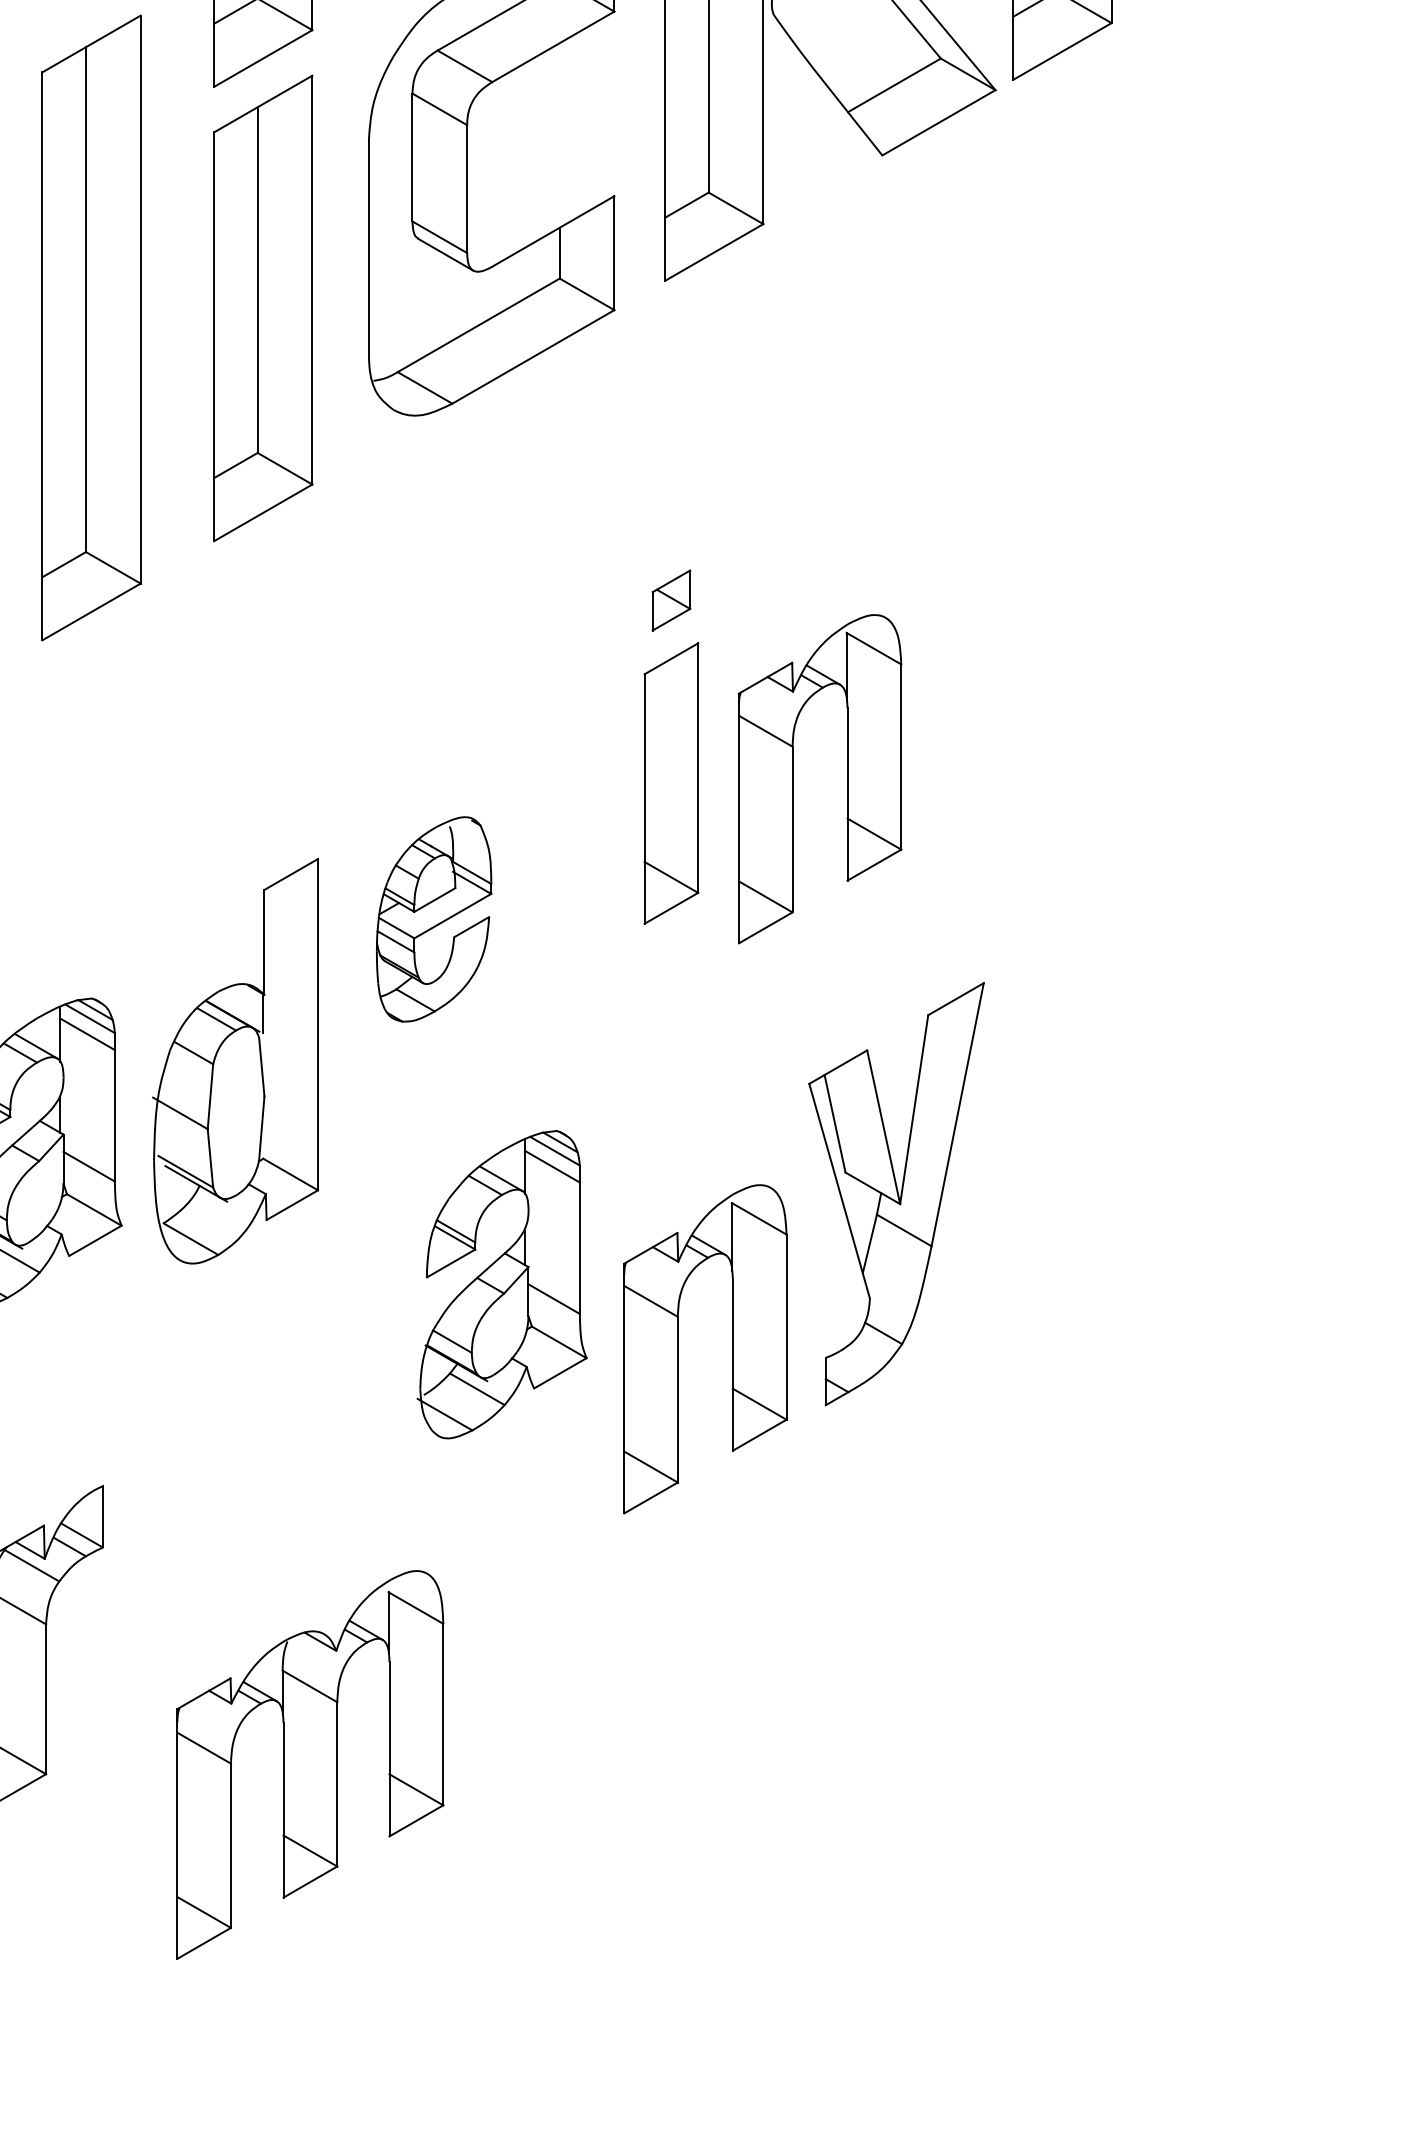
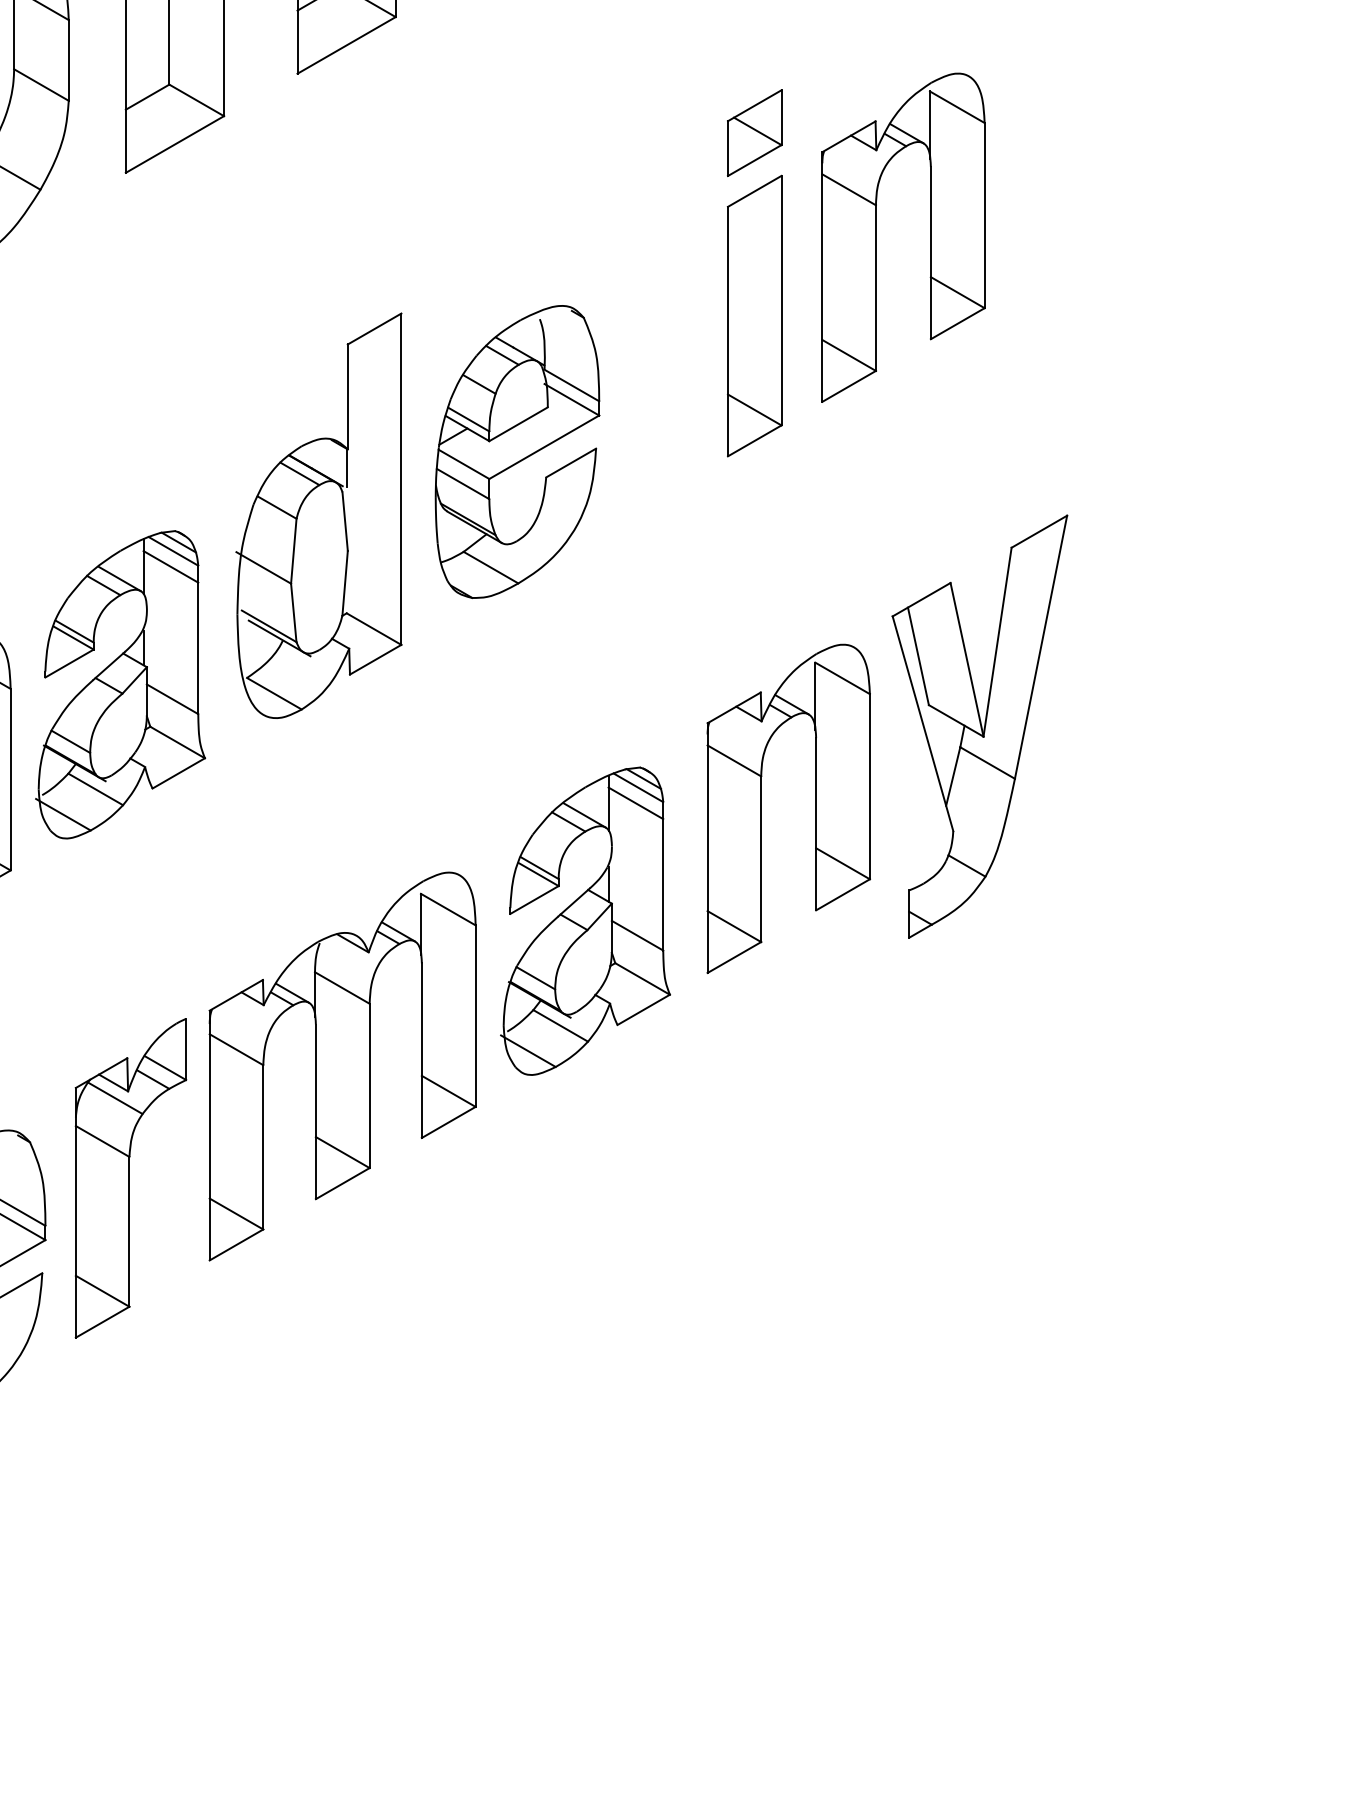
part: (671, 600) -> (754, 133), size x1.43
part: (793, 779) -> (876, 238), moved
part: (433, 919) -> (516, 452), size x1.43
part: (235, 1061) -> (318, 516), moved
part: (501, 1284) -> (584, 921), moved
part: (678, 1349) -> (761, 809), moved
part: (310, 1764) -> (342, 1066), moved

